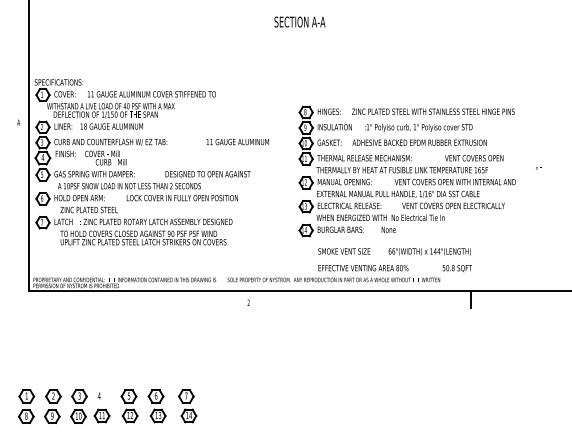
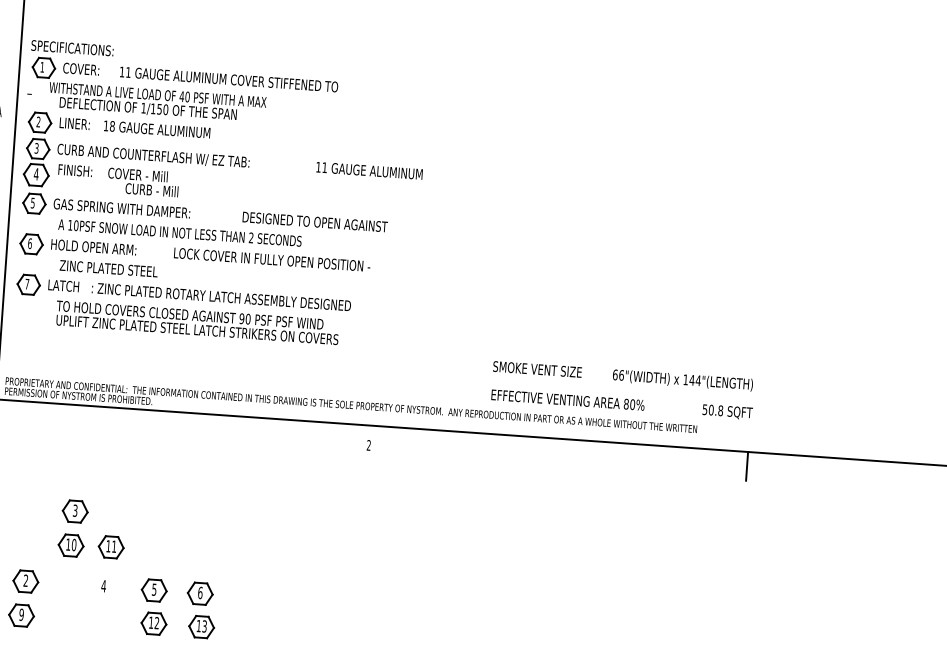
part: (419, 171) -> (674, 242), removed
part: (84, 402) -> (83, 522), moved
part: (187, 406) -> (252, 614), removed

